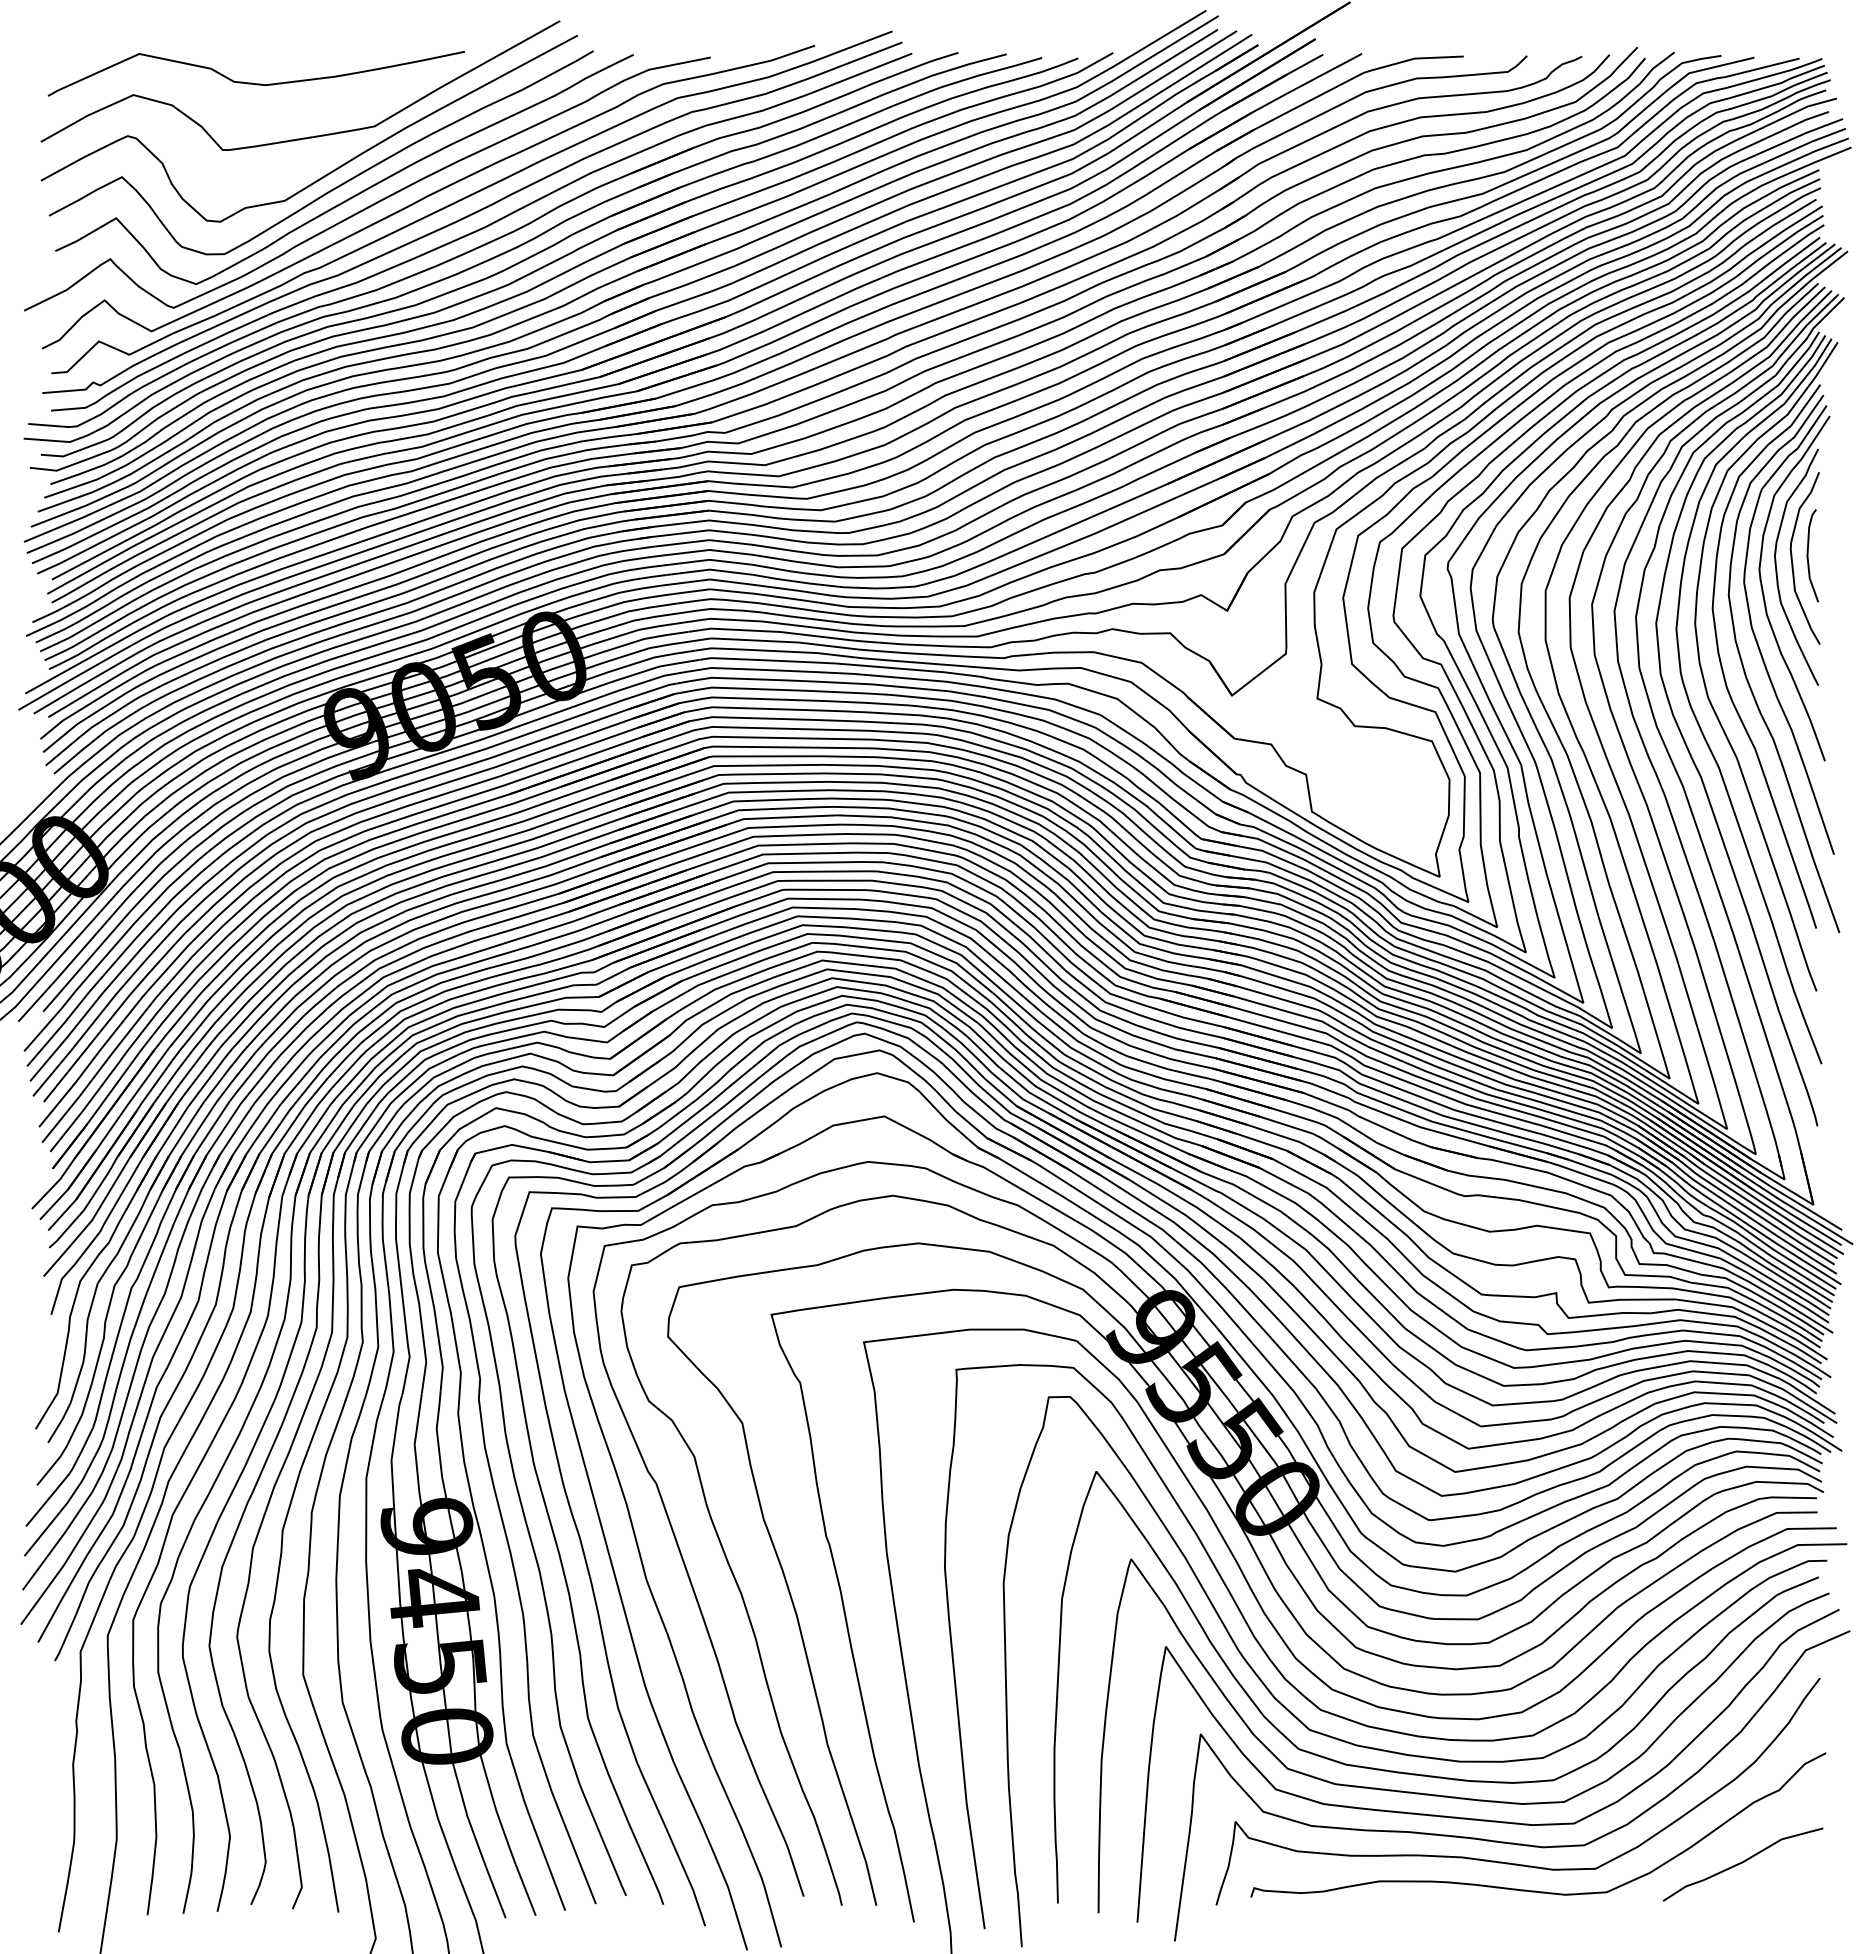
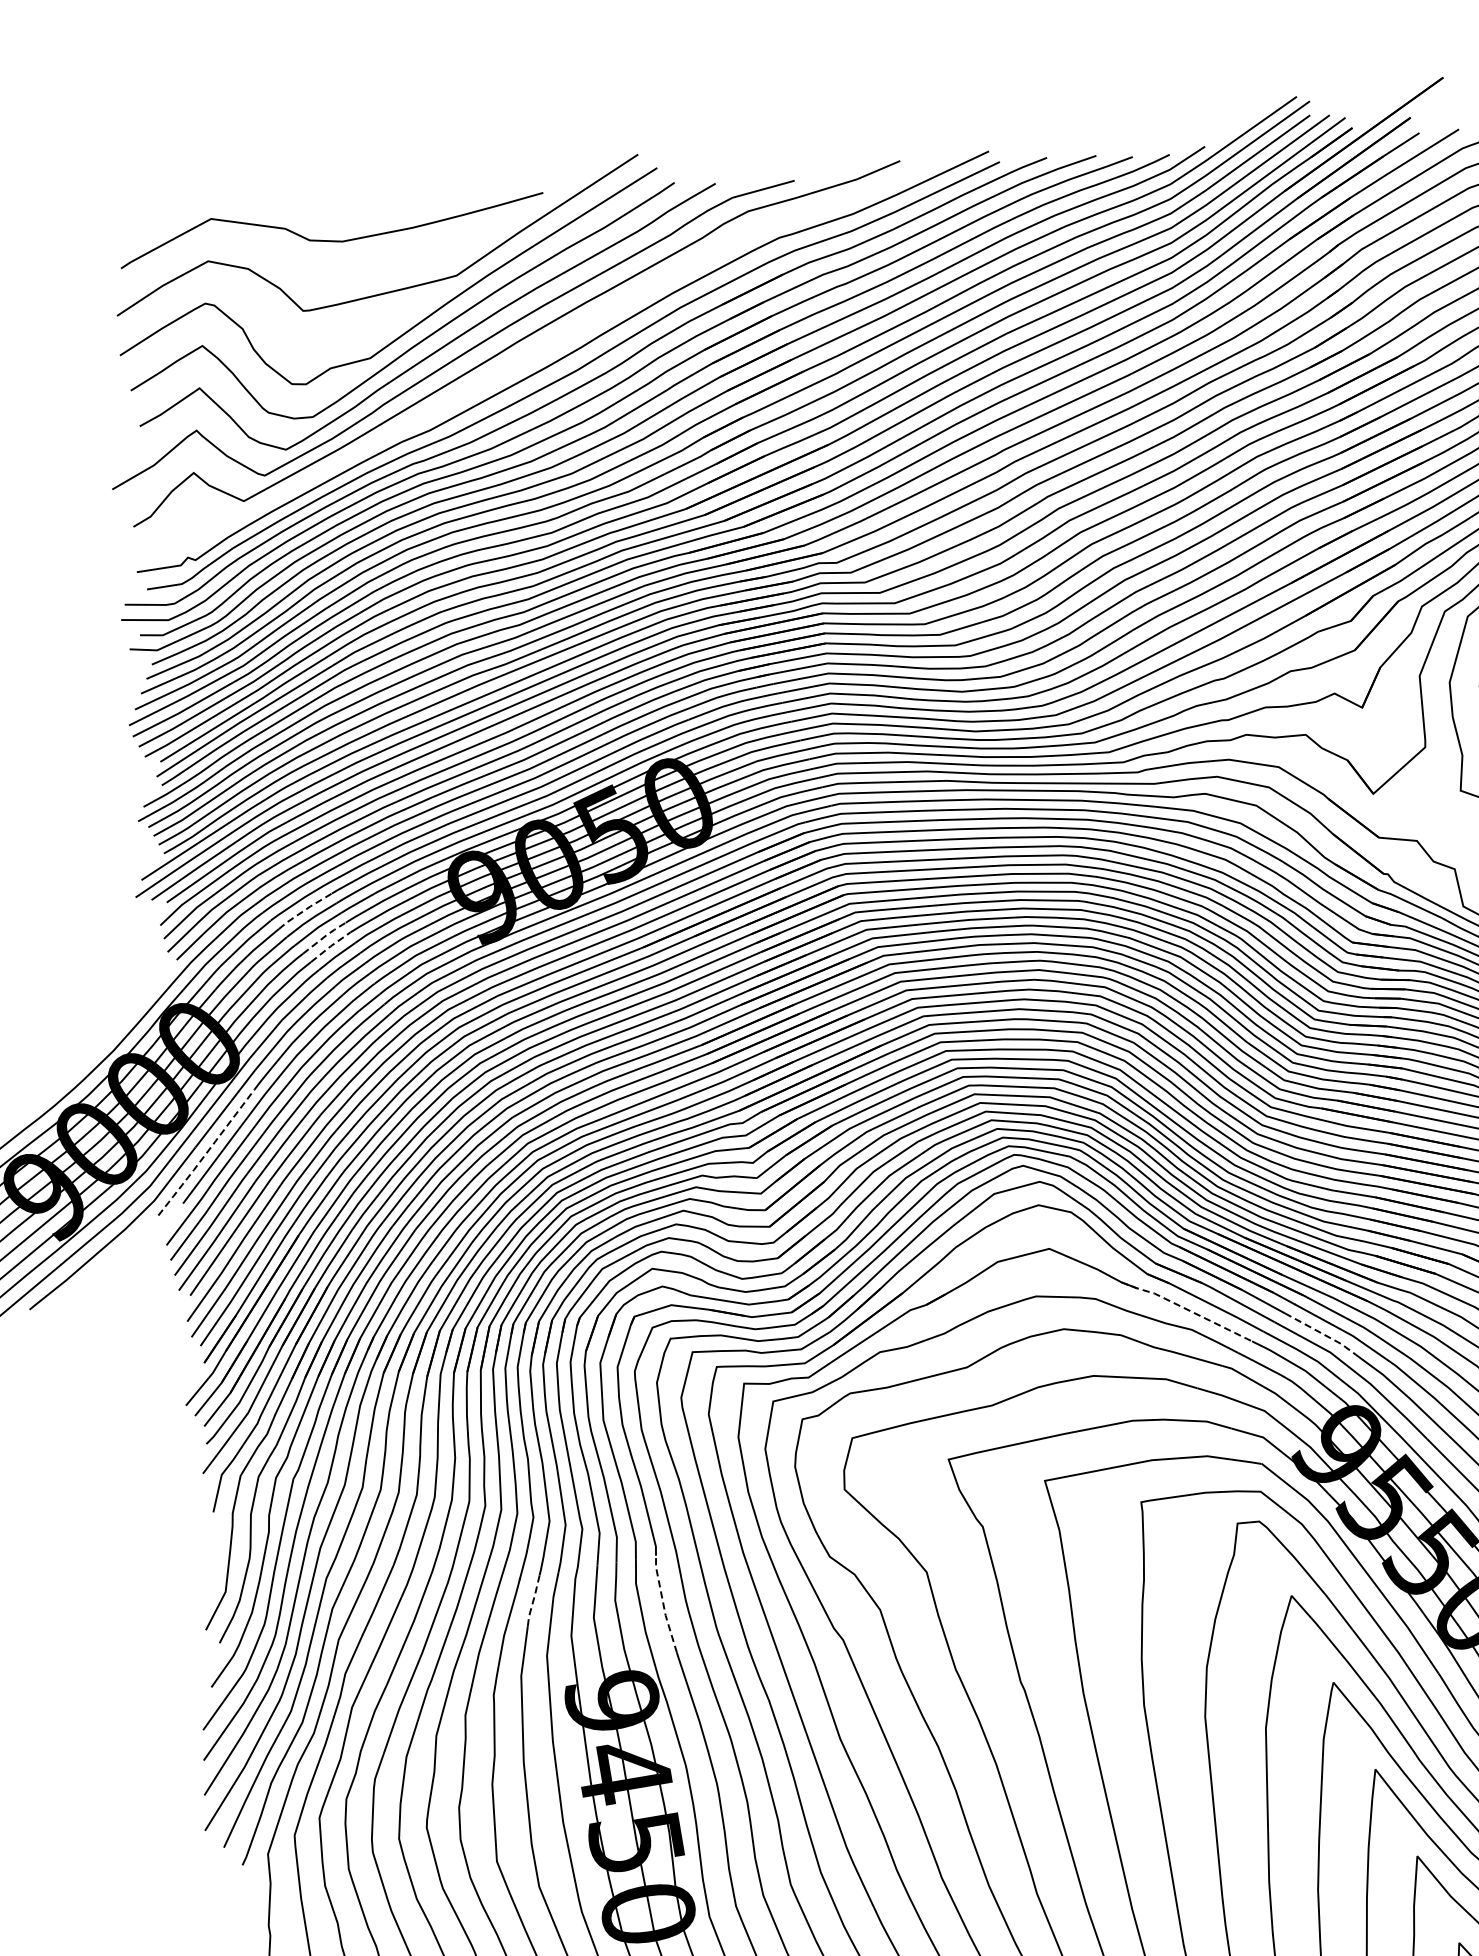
curve: (468, 197) -> (557, 341), removed
line: (182, 734) -> (304, 910), solid -> dashed
line: (200, 761) -> (325, 936), solid -> dashed
line: (205, 771) -> (331, 946), solid -> dashed
line: (69, 964) -> (206, 1153), solid -> dashed
line: (1013, 1184) -> (1186, 1308), solid -> dashed
line: (1144, 1217) -> (1322, 1333), solid -> dashed
line: (356, 1423) -> (532, 1600), solid -> dashed
line: (483, 1435) -> (663, 1603), solid -> dashed

